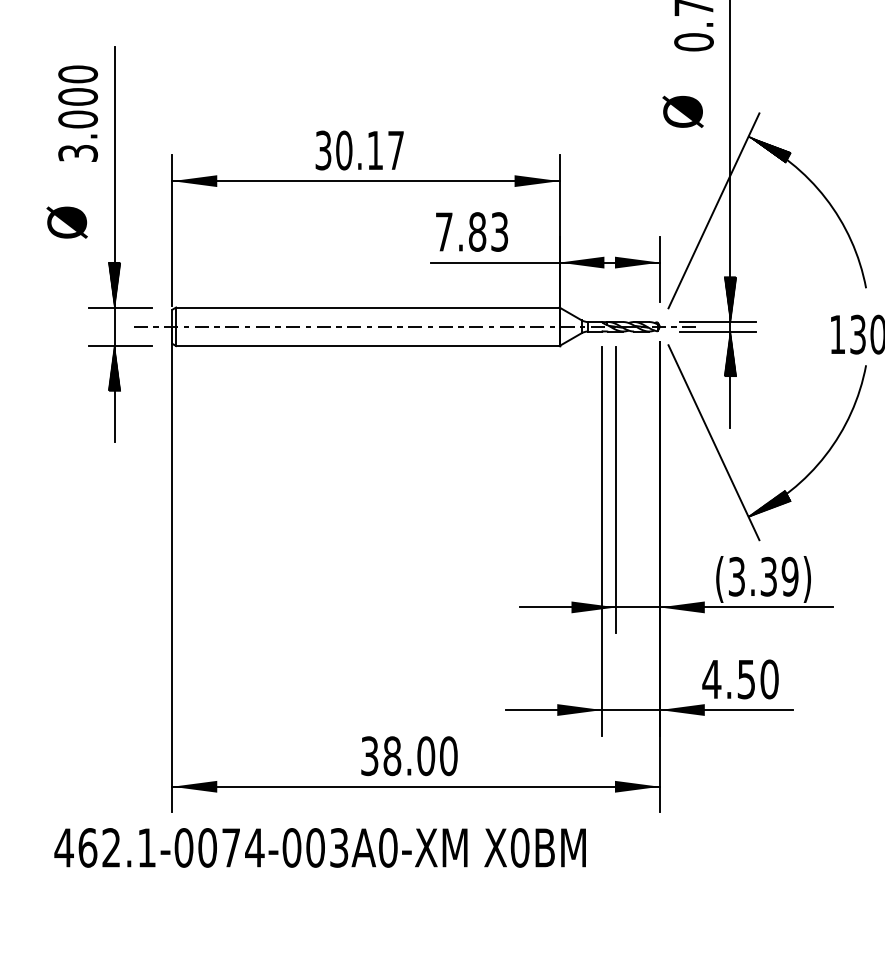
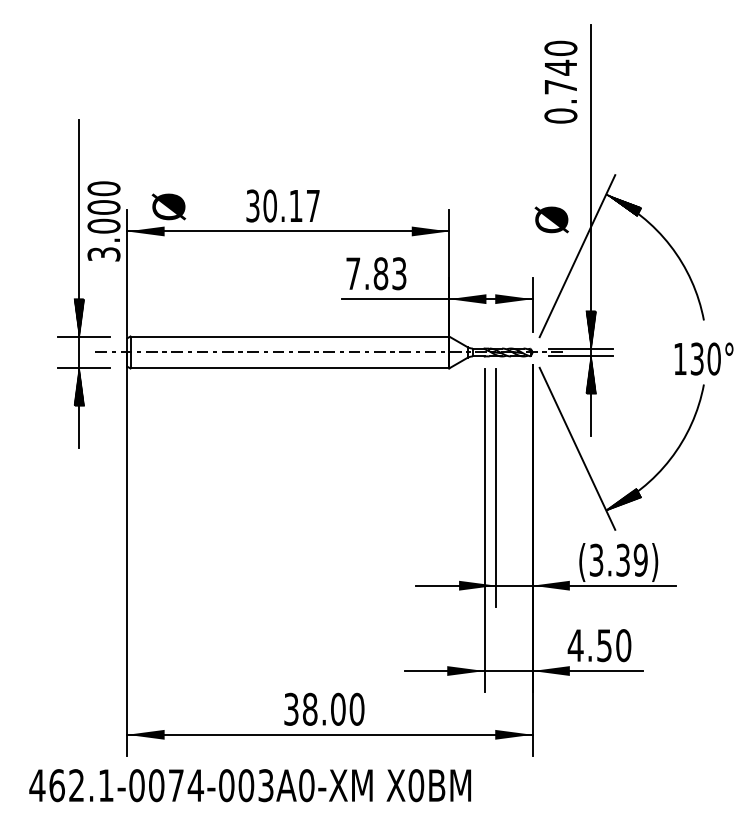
text: (682, 111) -> (551, 219), moved
text: (77, 113) -> (103, 221), moved
text: (66, 222) -> (168, 206), moved

